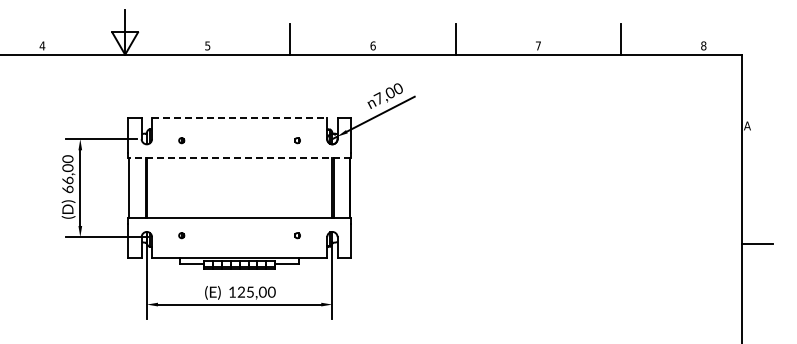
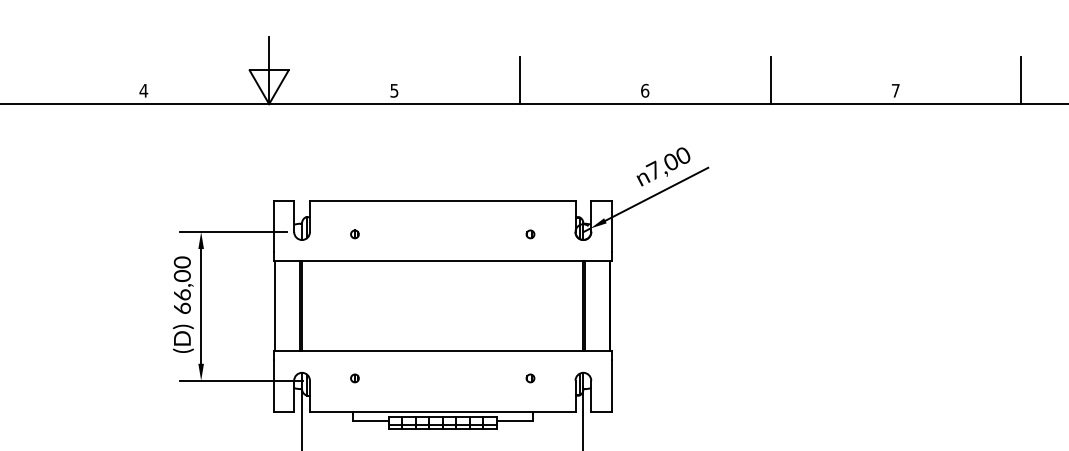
line: (239, 118) -> (442, 200), dashed -> solid
line: (239, 158) -> (442, 261), dashed -> solid

